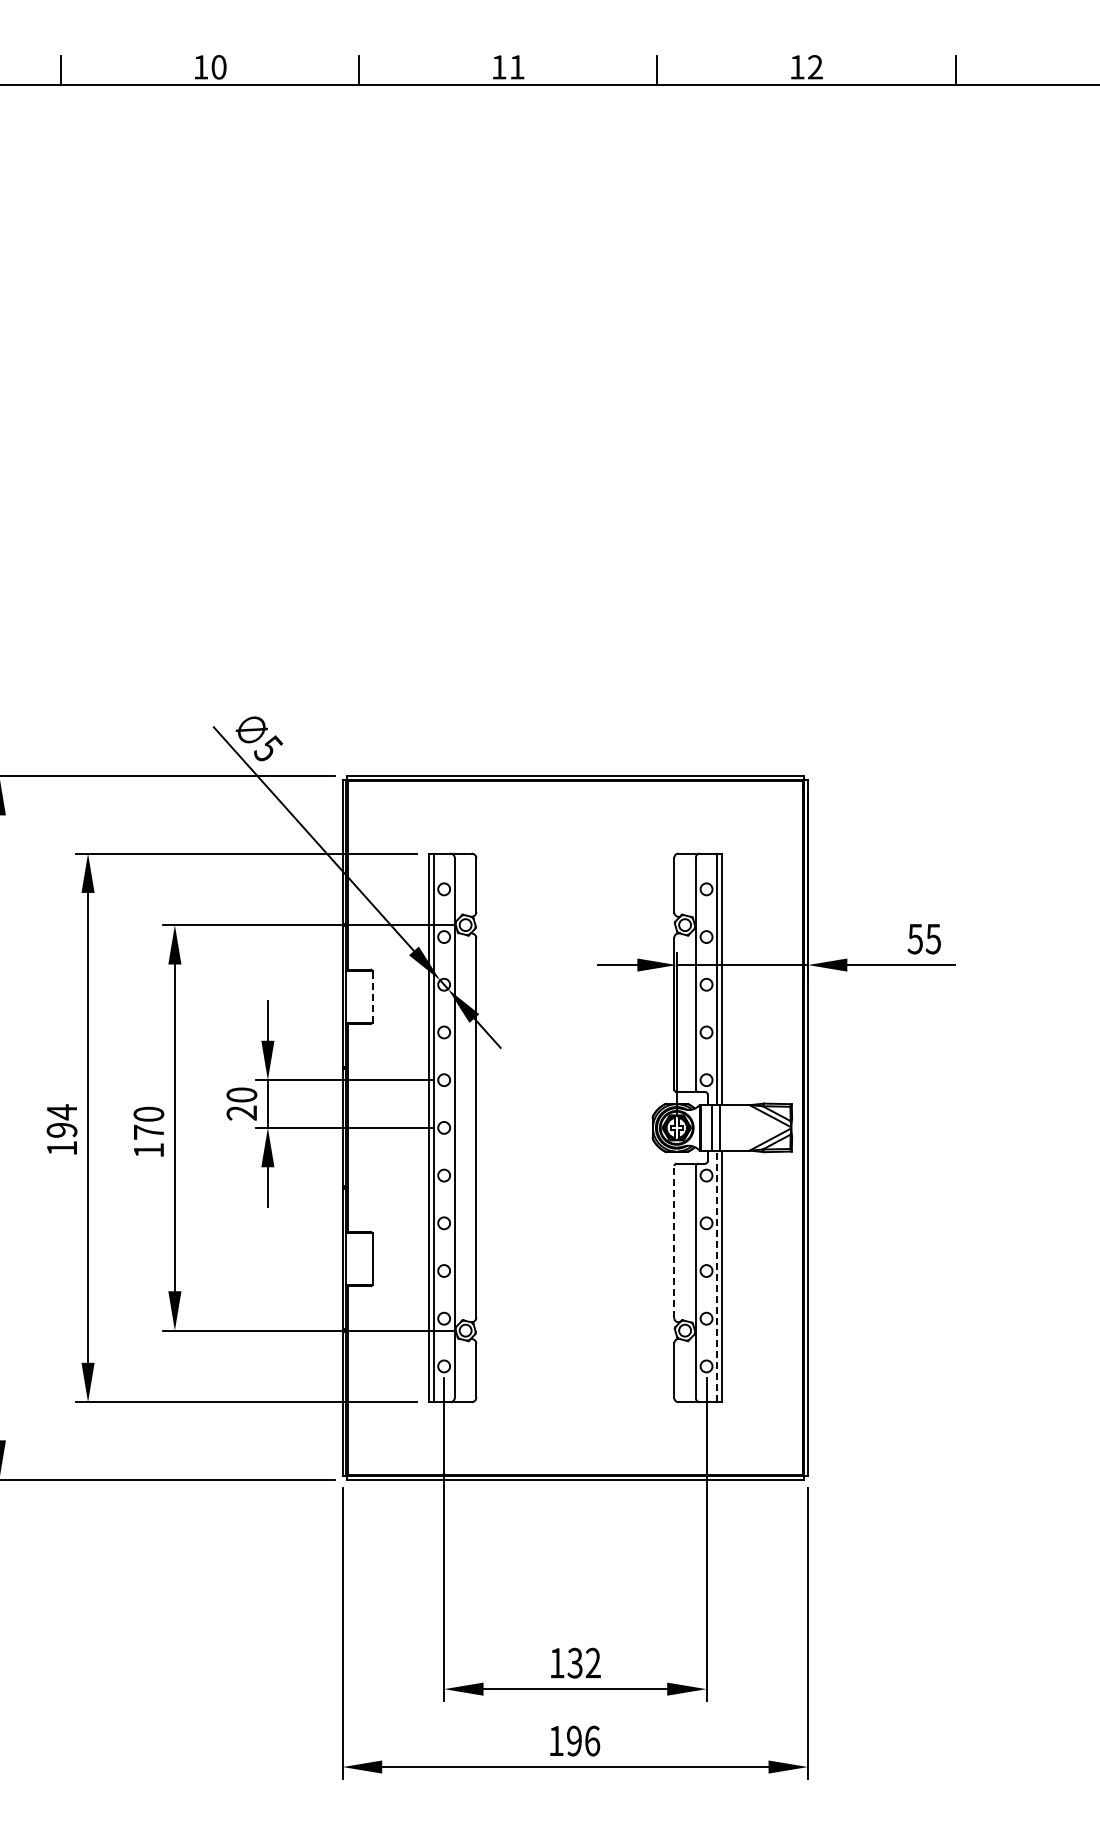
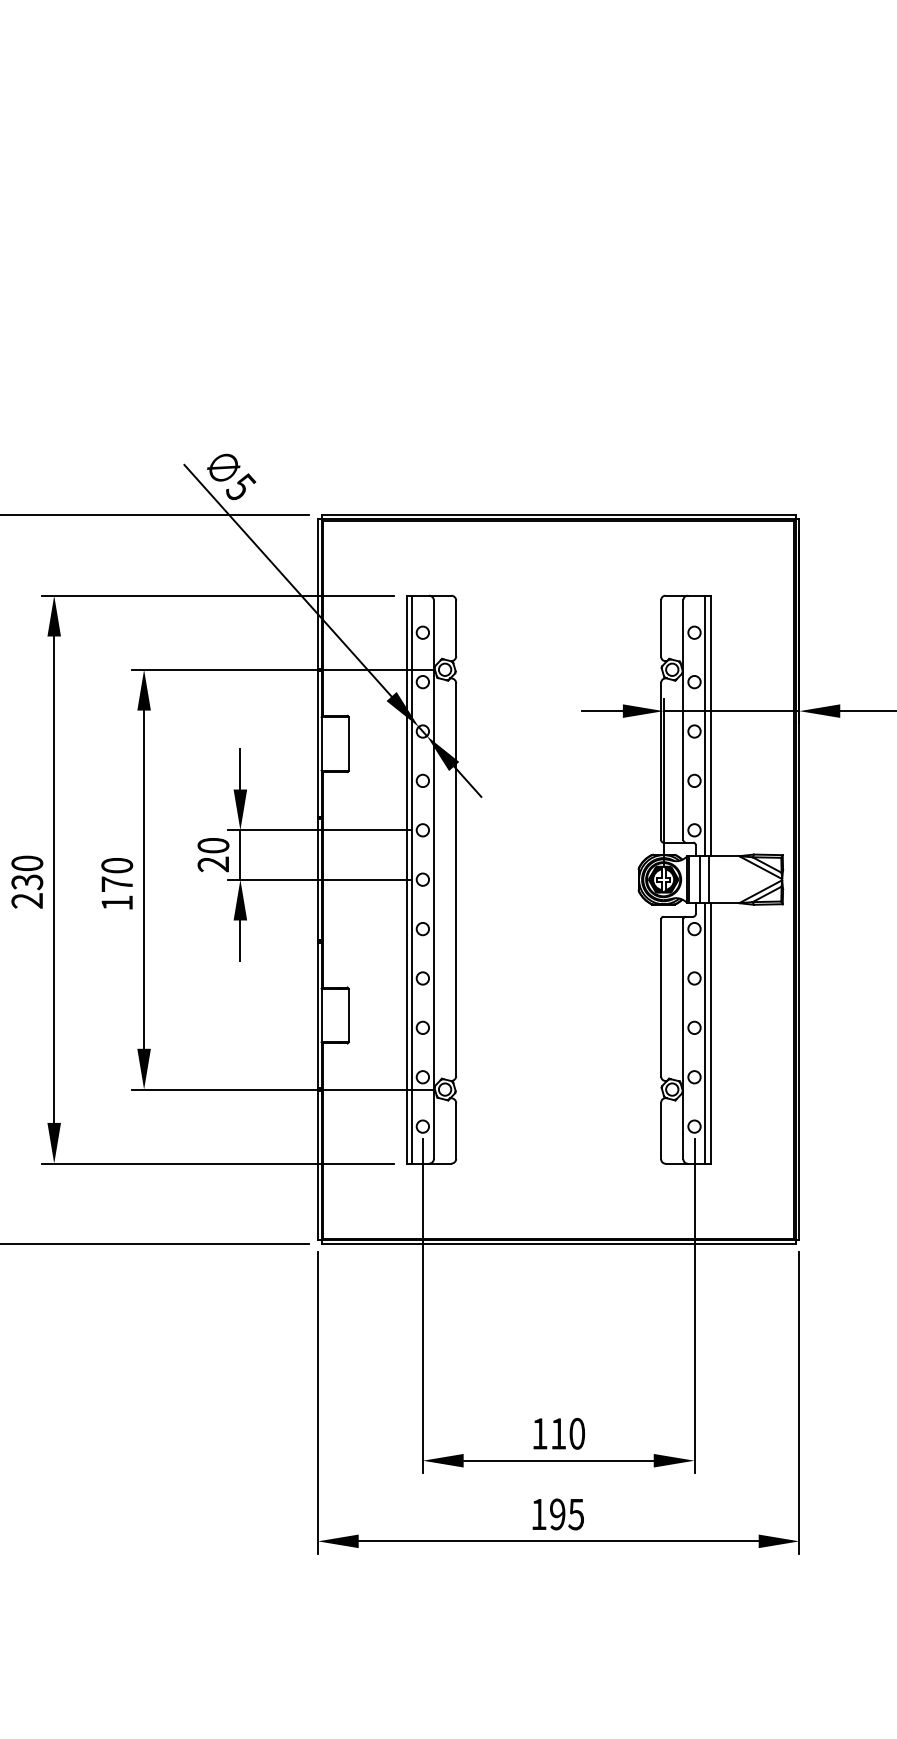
line: (372, 996) -> (348, 743), dashed -> solid
text: (61, 1129) -> (26, 881), 194 -> 230
line: (674, 1241) -> (661, 997), dashed -> solid
line: (717, 1276) -> (705, 1033), dashed -> solid
text: (583, 1662) -> (567, 1433), 132 -> 110
text: (592, 1740) -> (576, 1513), 196 -> 195

